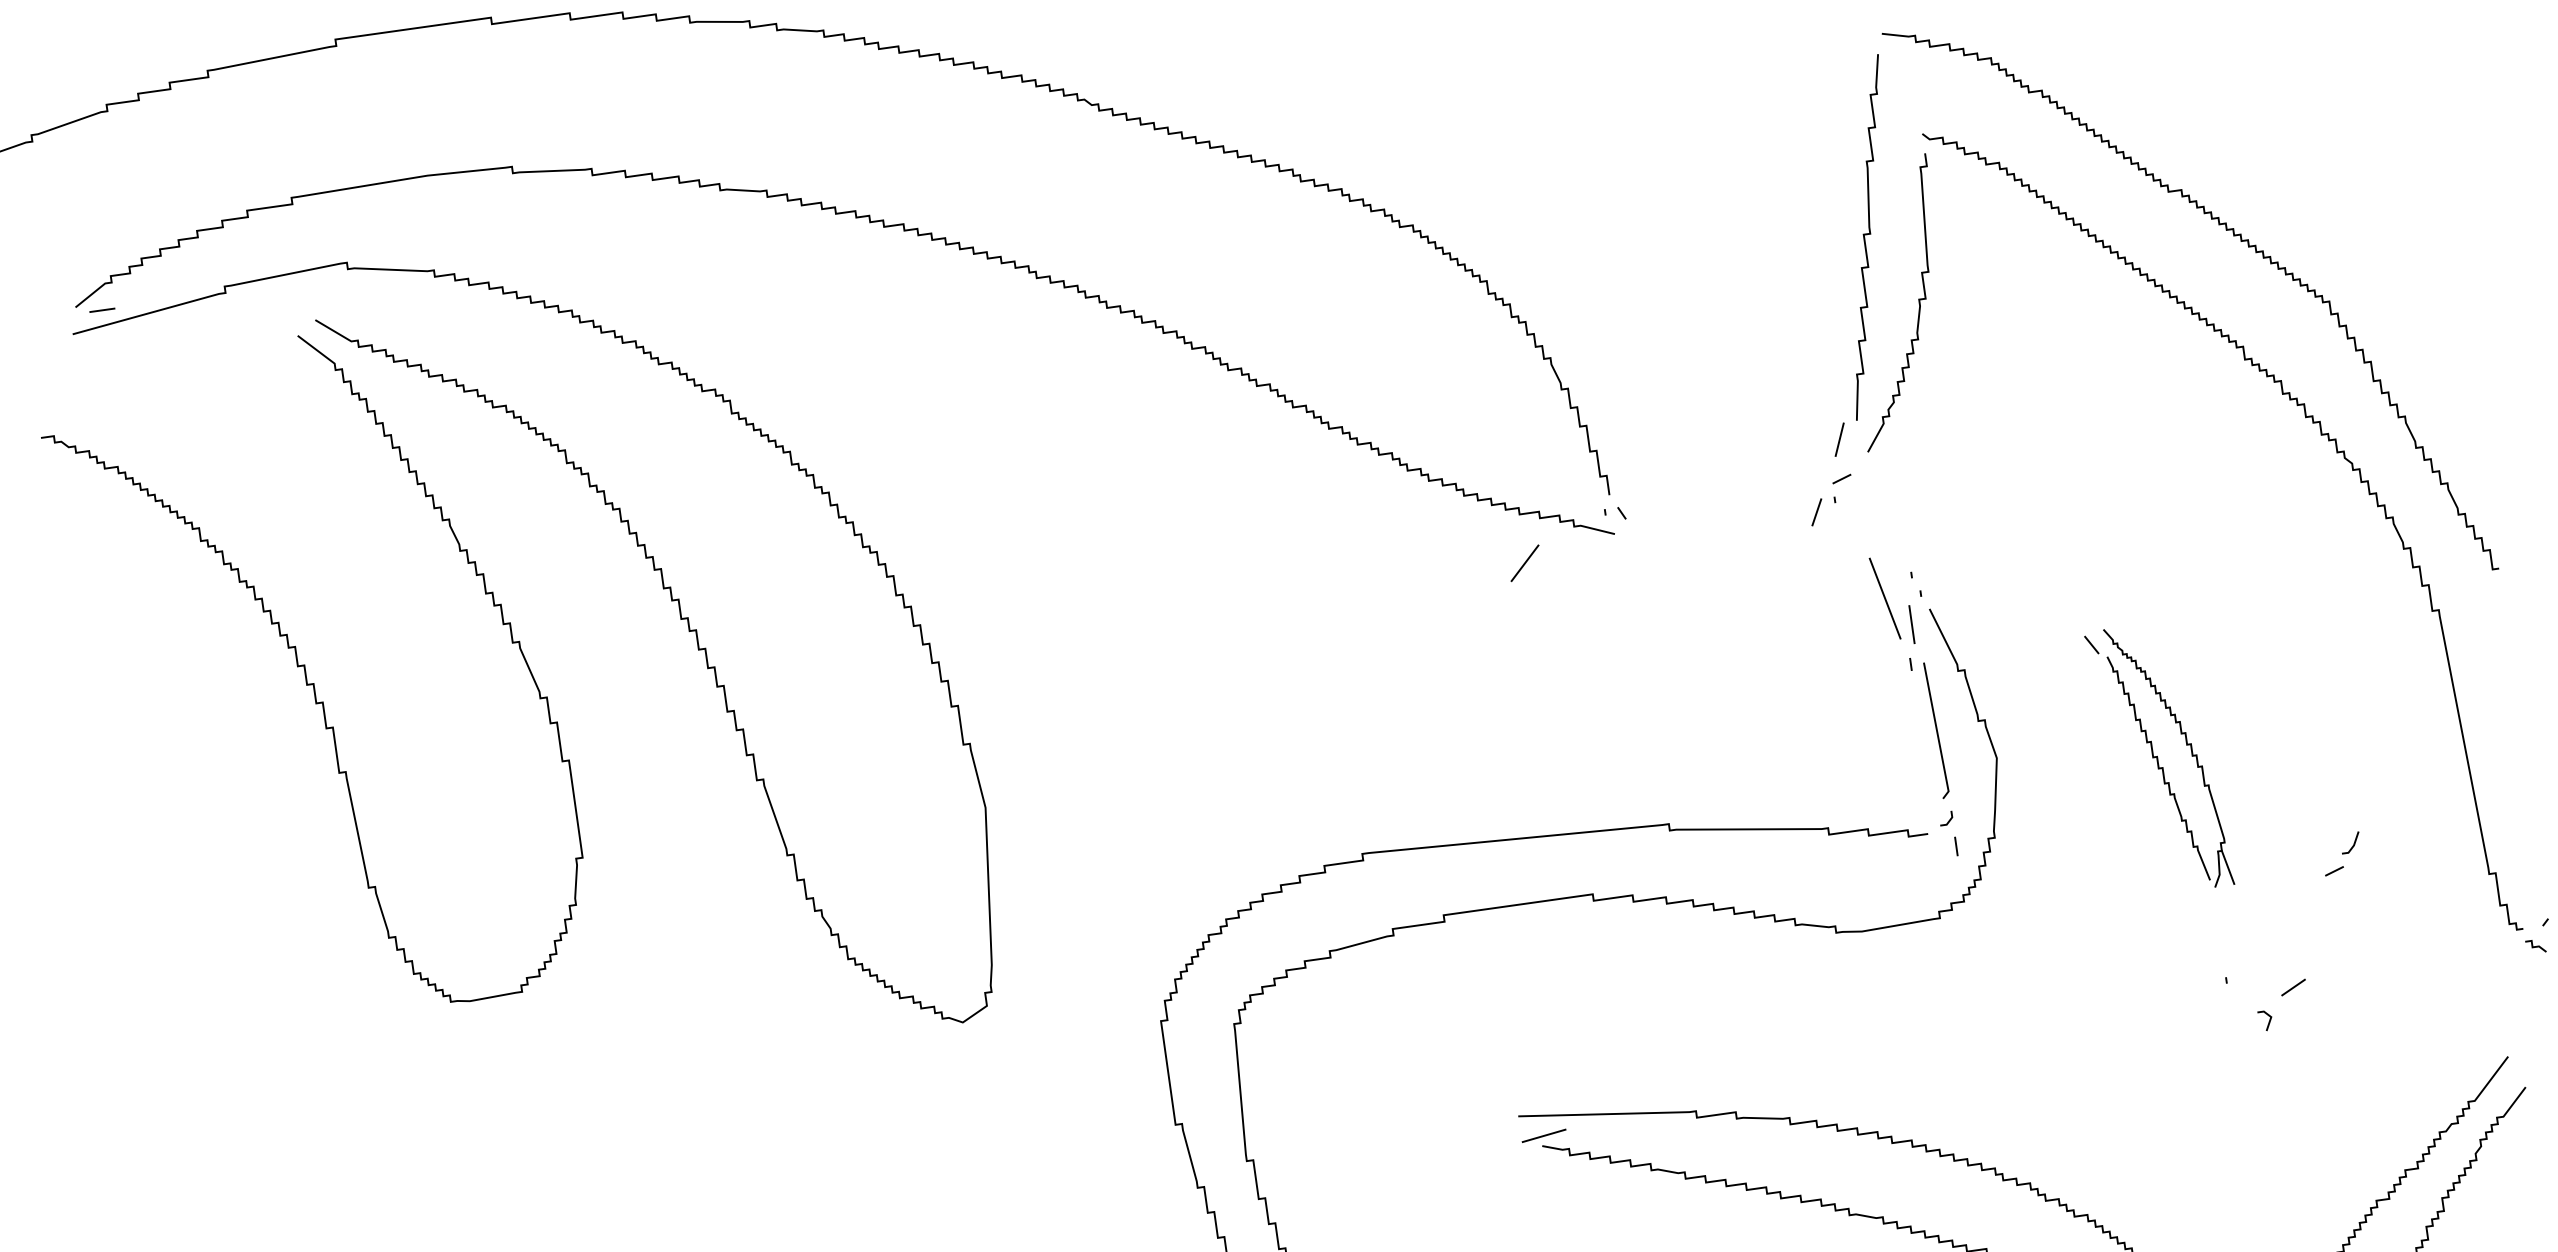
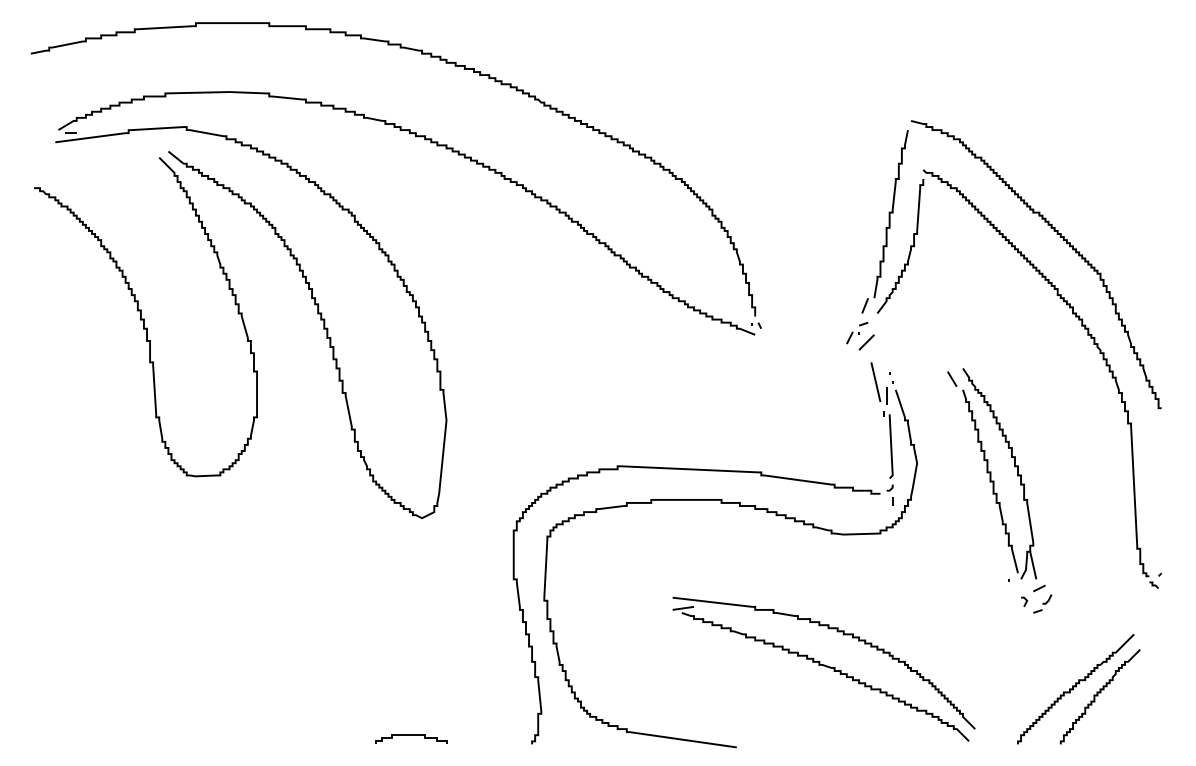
line: (1524, 563) -> (866, 342), moved
part: (2159, 757) -> (992, 473), size x1.67
part: (2341, 853) -> (1042, 603), moved

